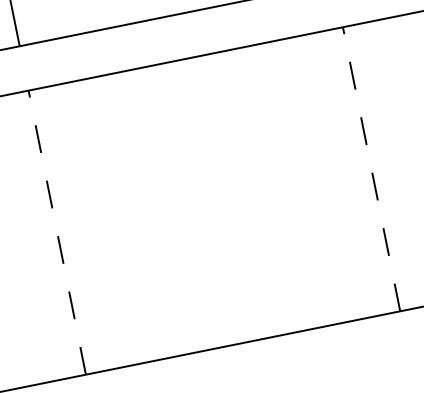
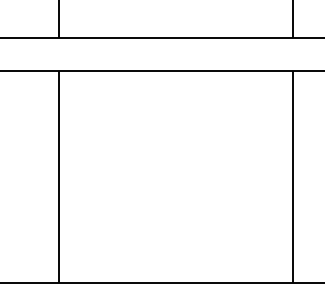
line: (372, 169) -> (293, 177), dashed -> solid
line: (57, 232) -> (58, 177), dashed -> solid

